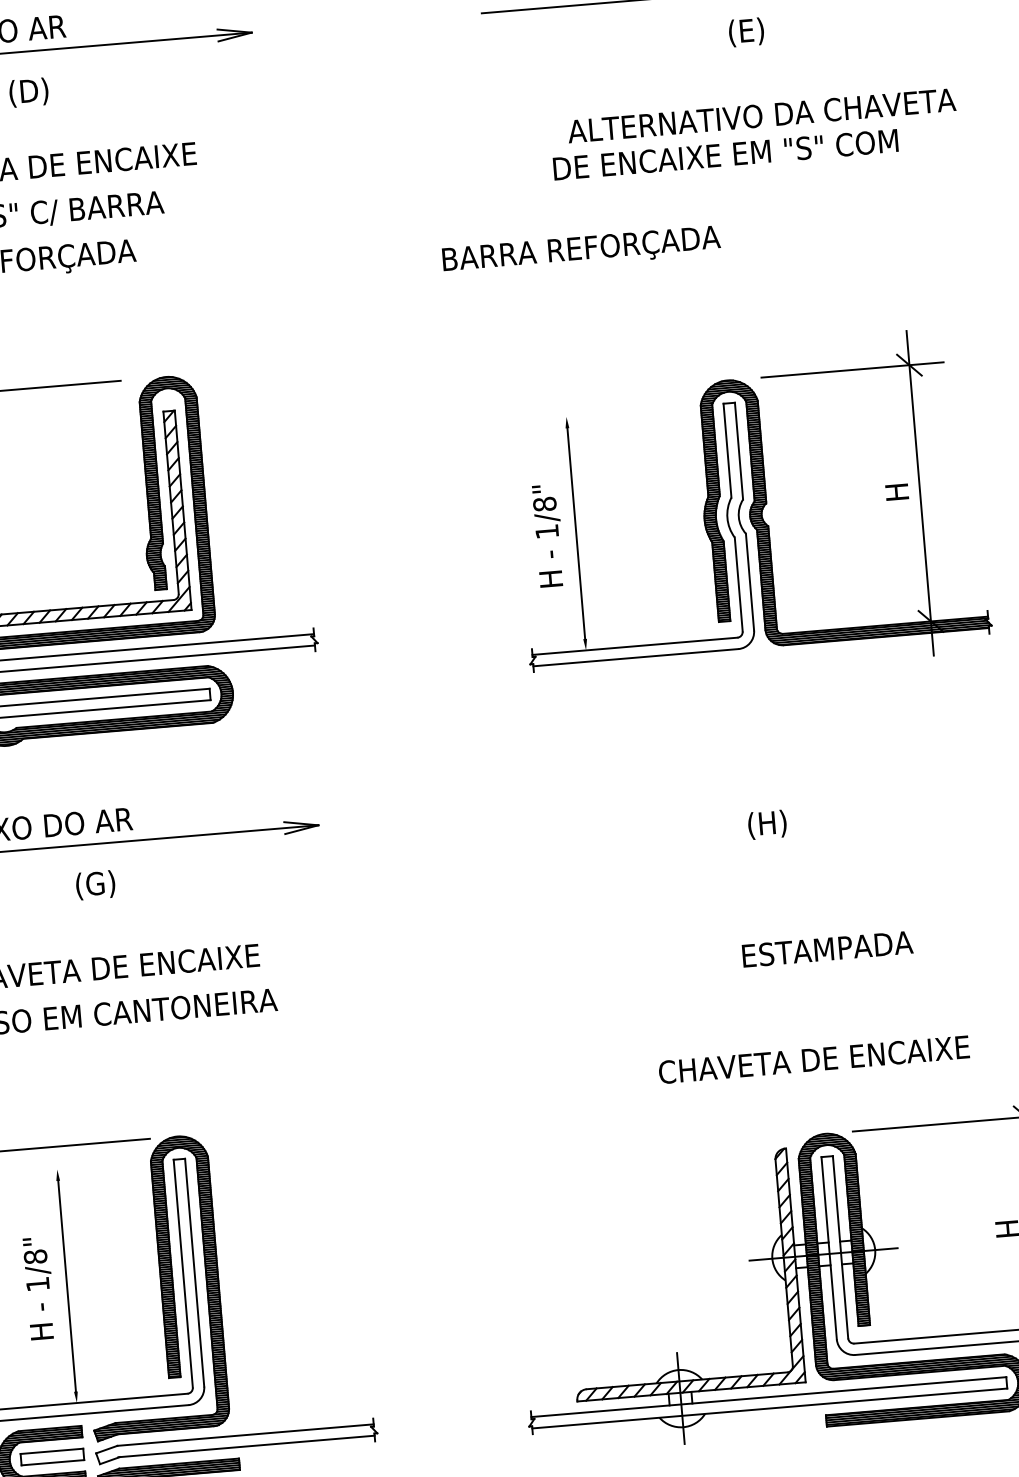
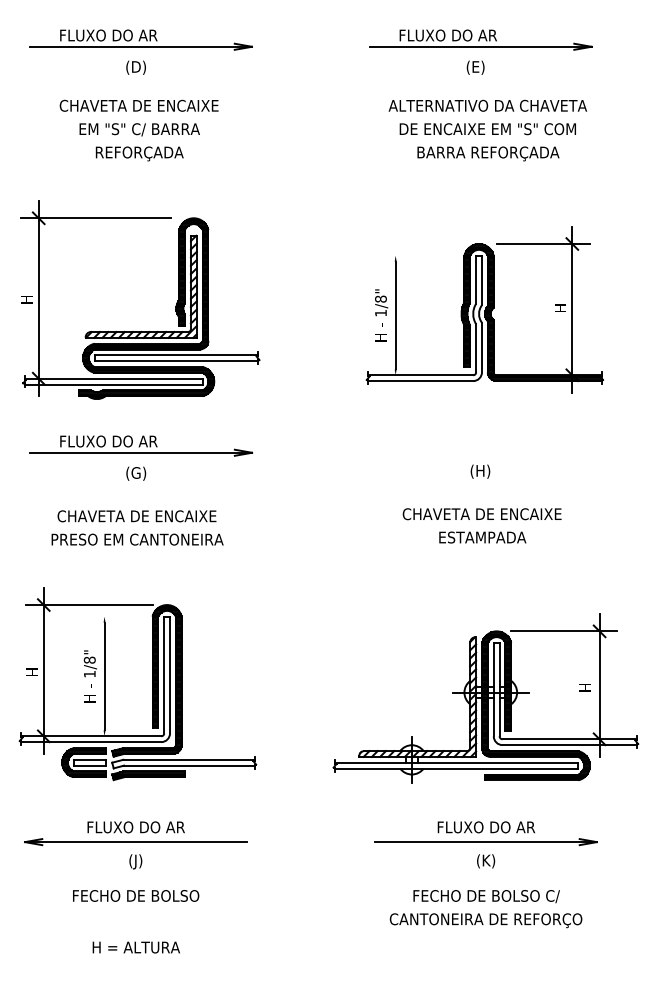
text: (746, 31) -> (475, 67), moved
text: (760, 115) -> (487, 105), moved
text: (581, 250) -> (488, 153), moved
text: (827, 949) -> (482, 537), moved
text: (812, 1060) -> (481, 514), moved

